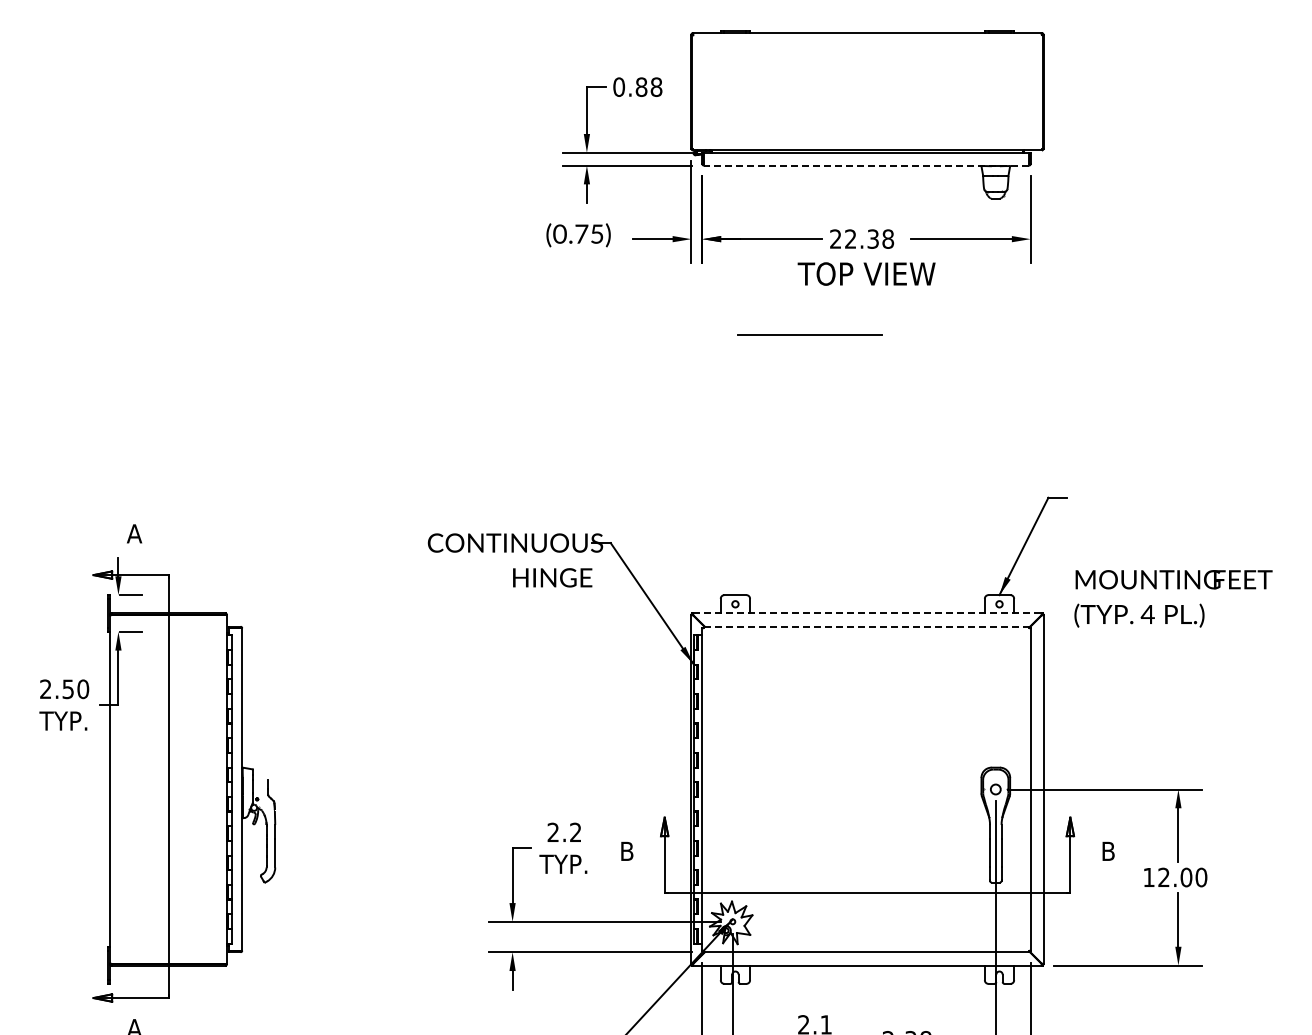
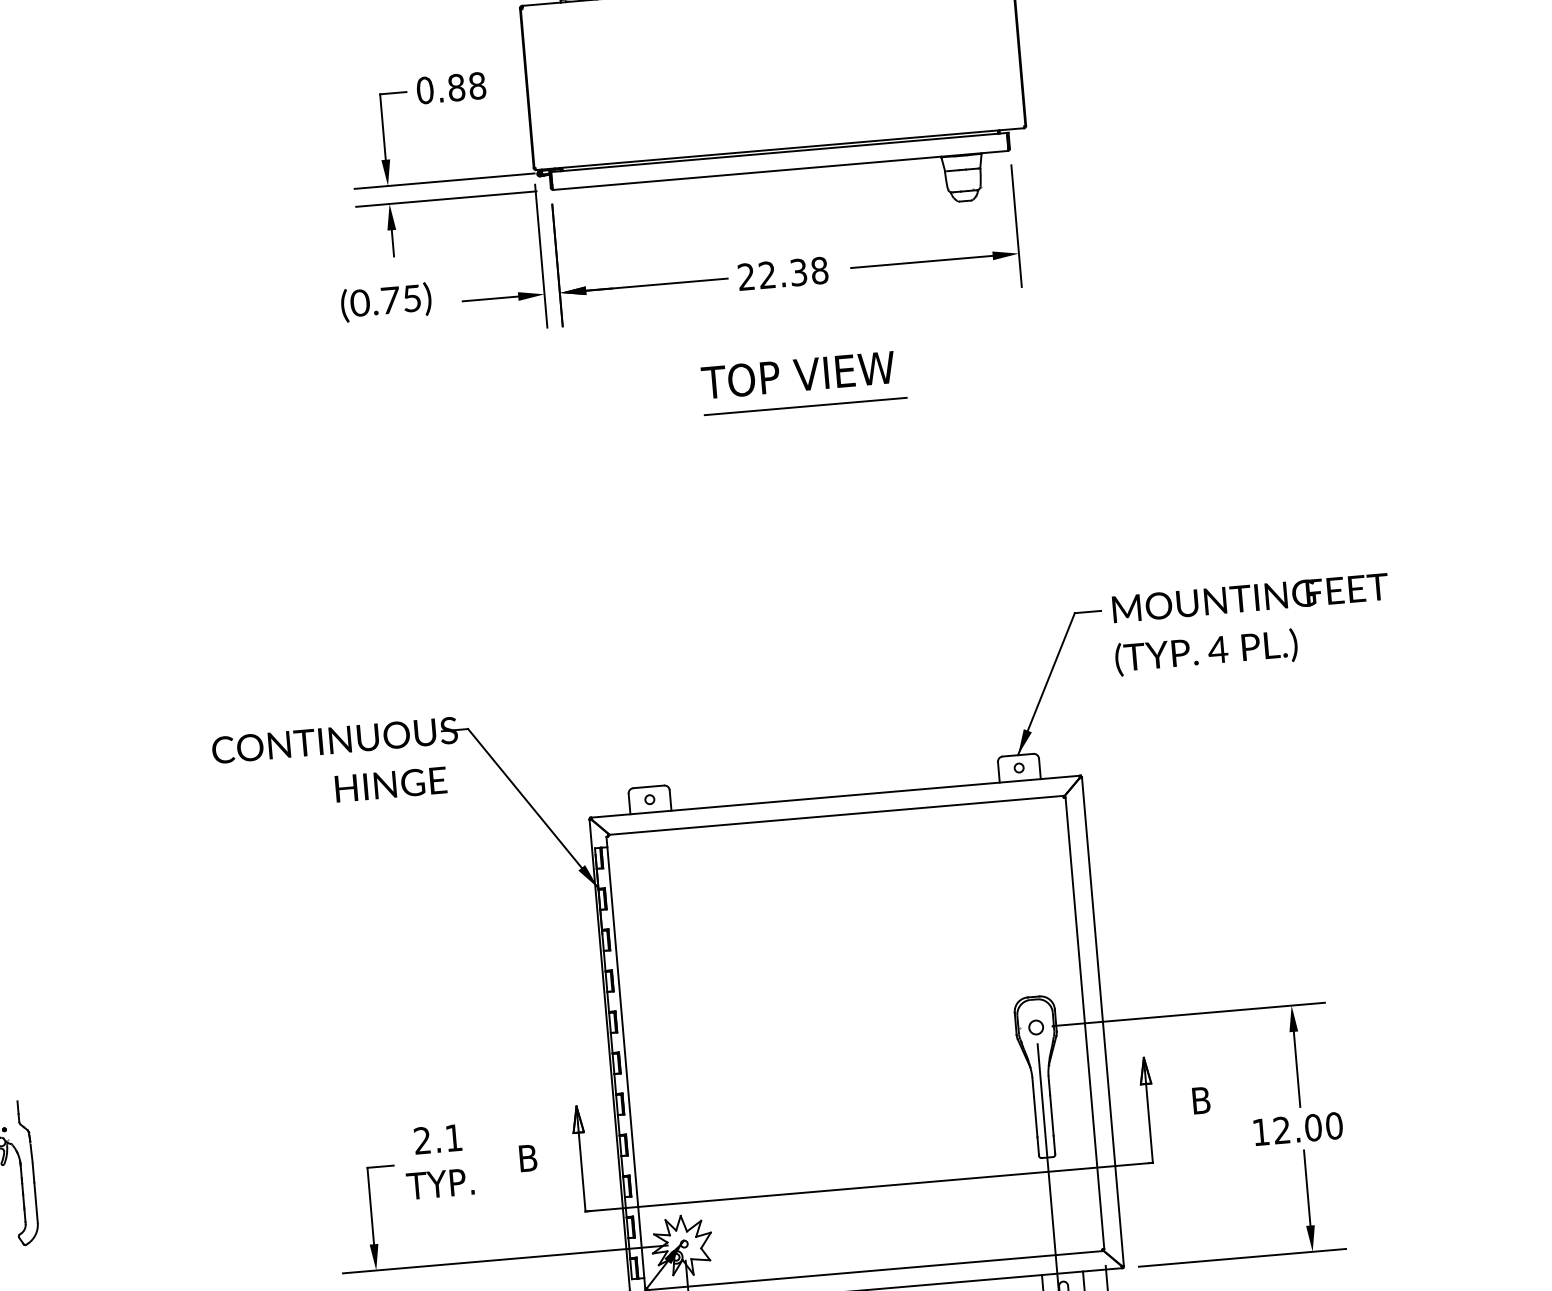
line: (866, 165) -> (780, 170), dashed -> solid
text: (866, 273) -> (798, 374), moved
line: (809, 334) -> (805, 406), moved
text: (1173, 598) -> (1252, 624), moved
line: (867, 613) -> (835, 796), dashed -> solid
line: (866, 626) -> (835, 815), dashed -> solid
text: (575, 831) -> (453, 1136), 2.2 -> 2.1

